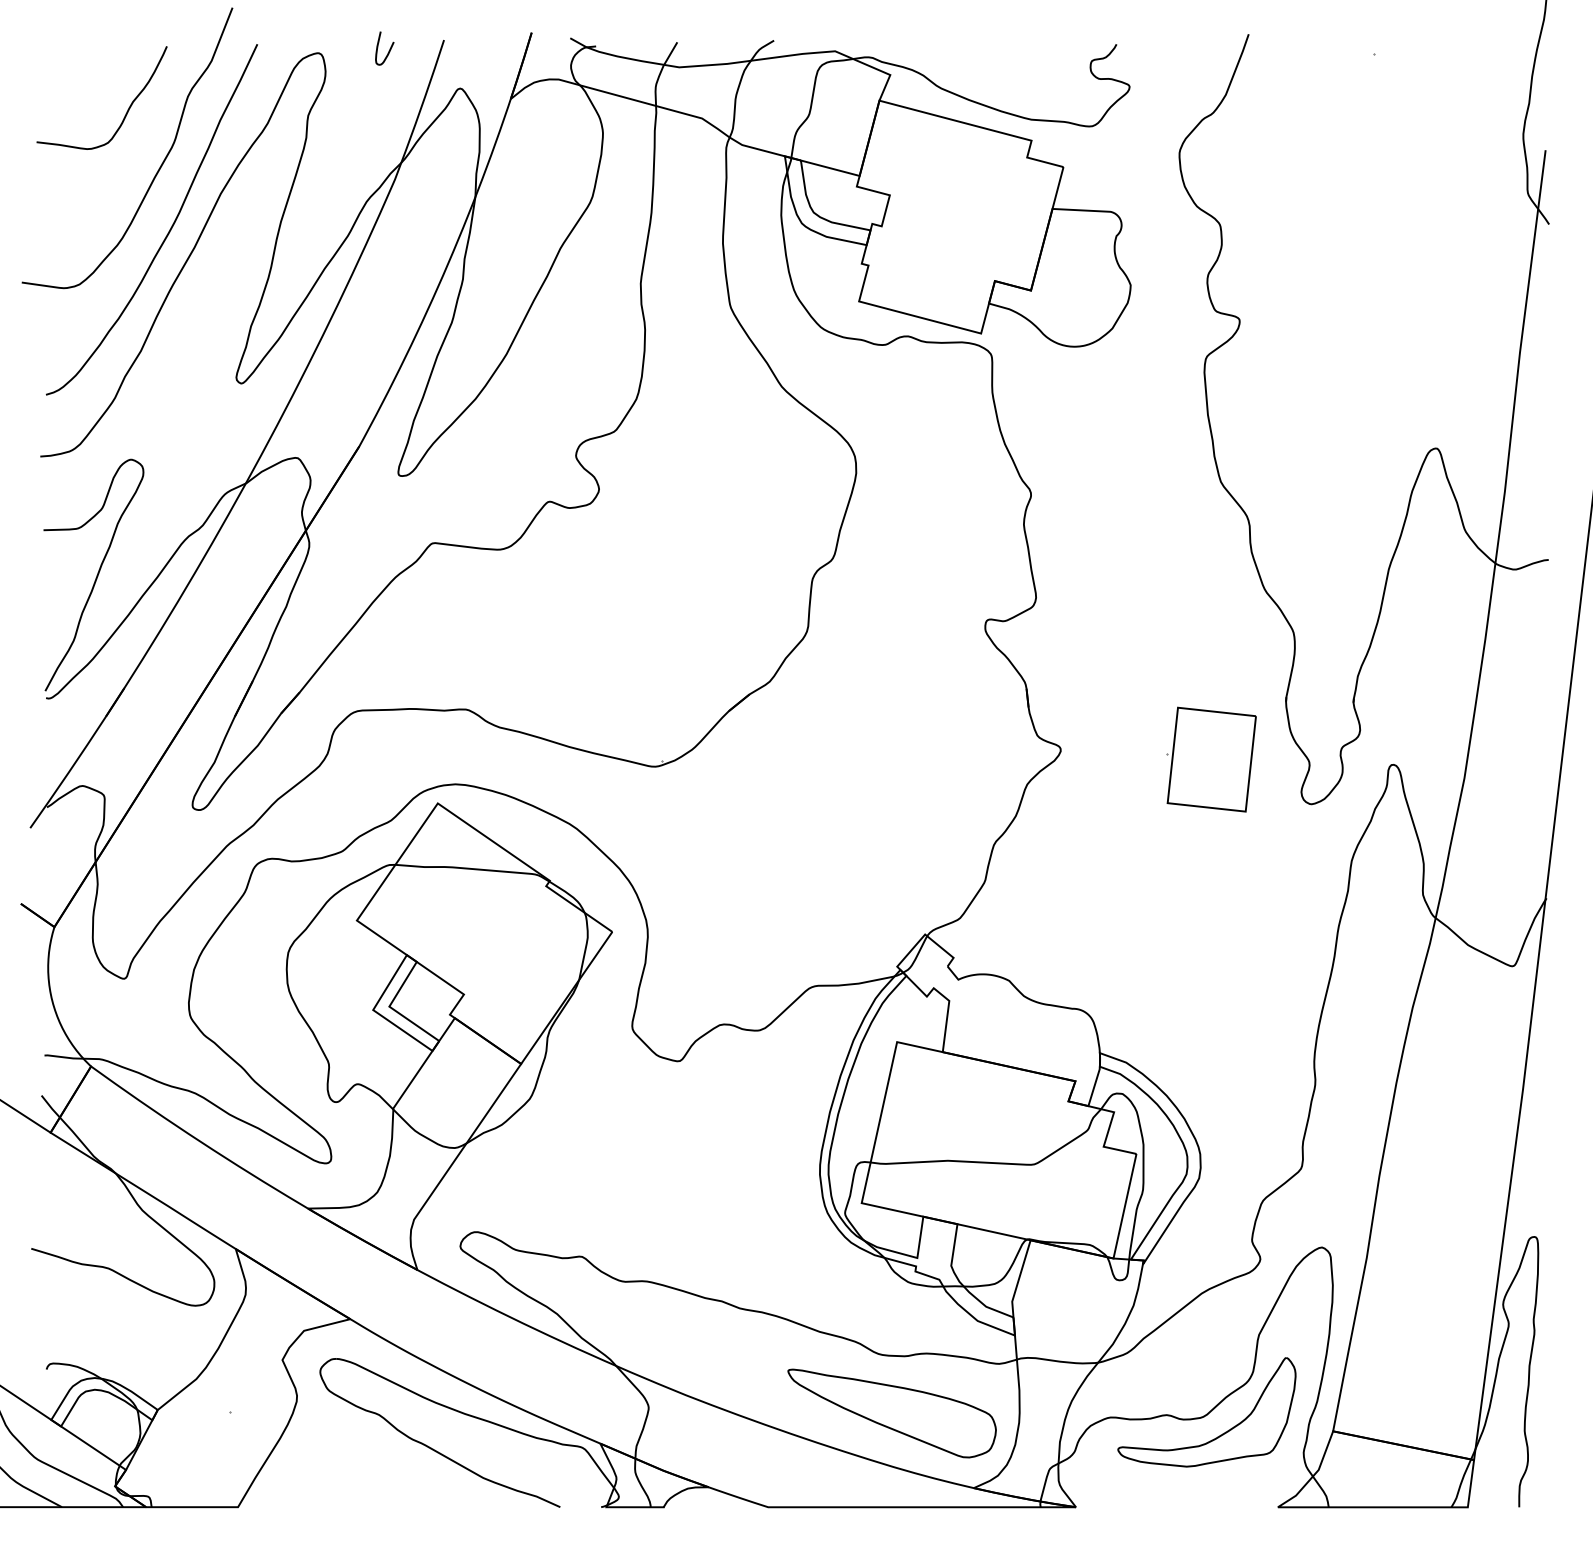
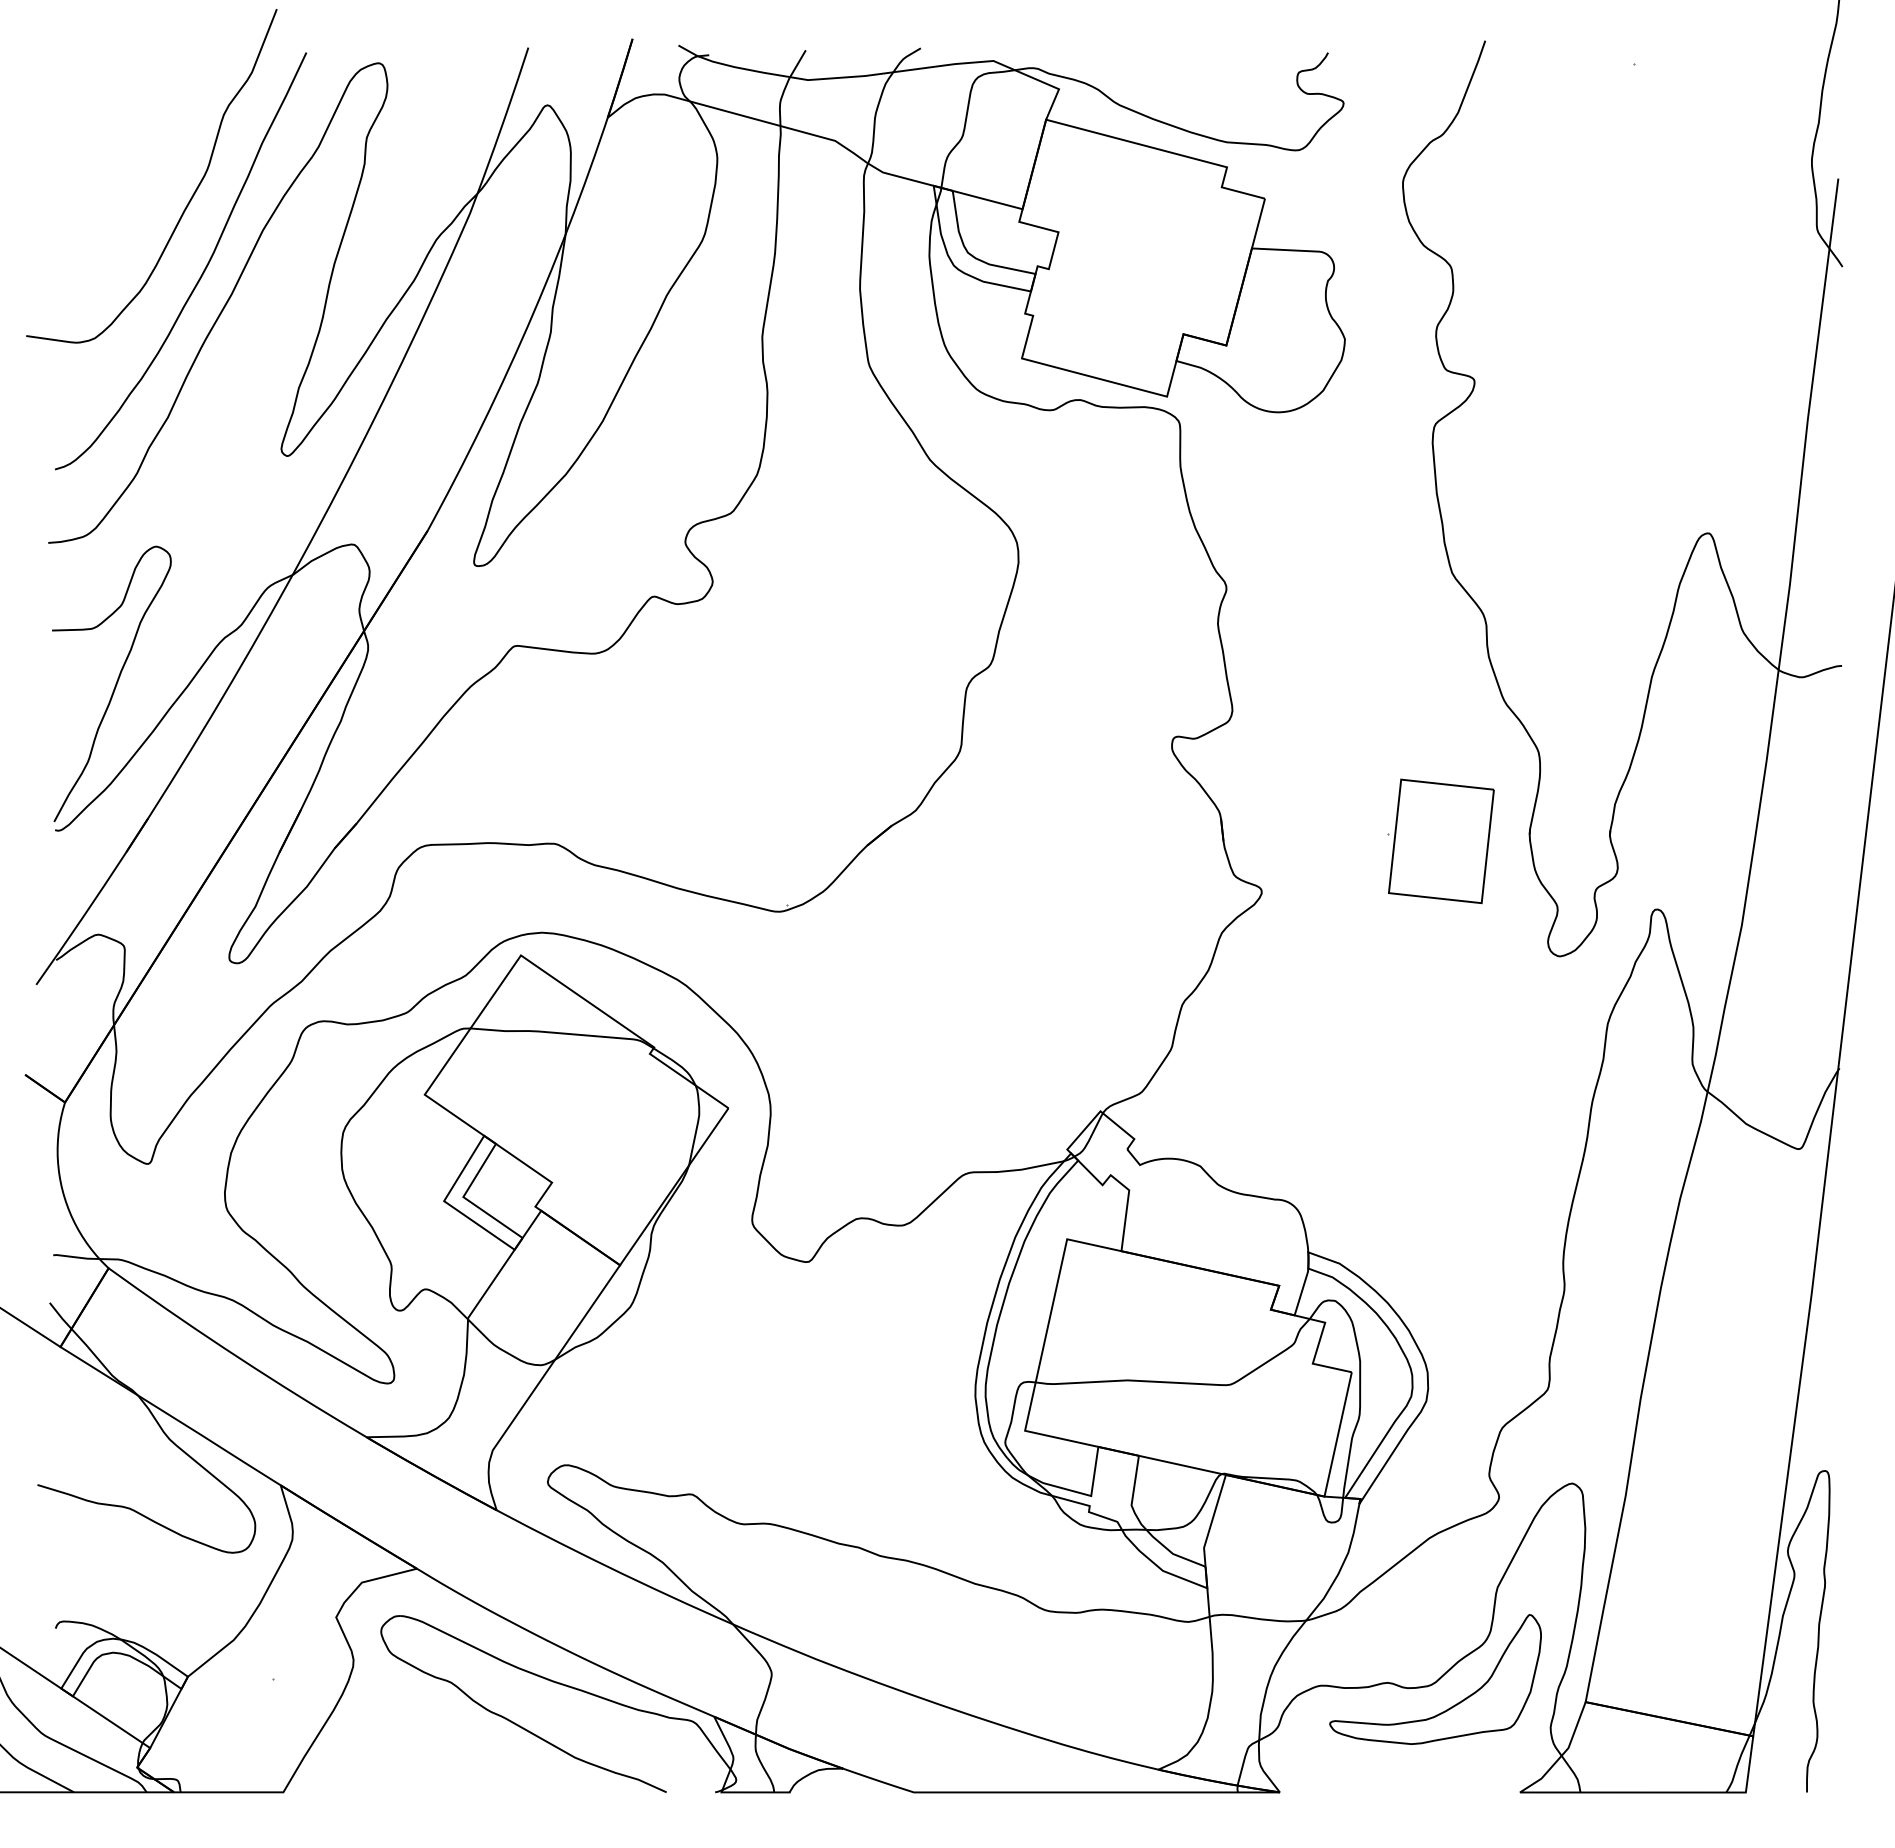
curve: (388, 50) -> (462, 60), removed
curve: (127, 110) -> (151, 131), removed
part: (1211, 759) -> (1440, 841), moved
part: (891, 1413) -> (1060, 1680), removed

